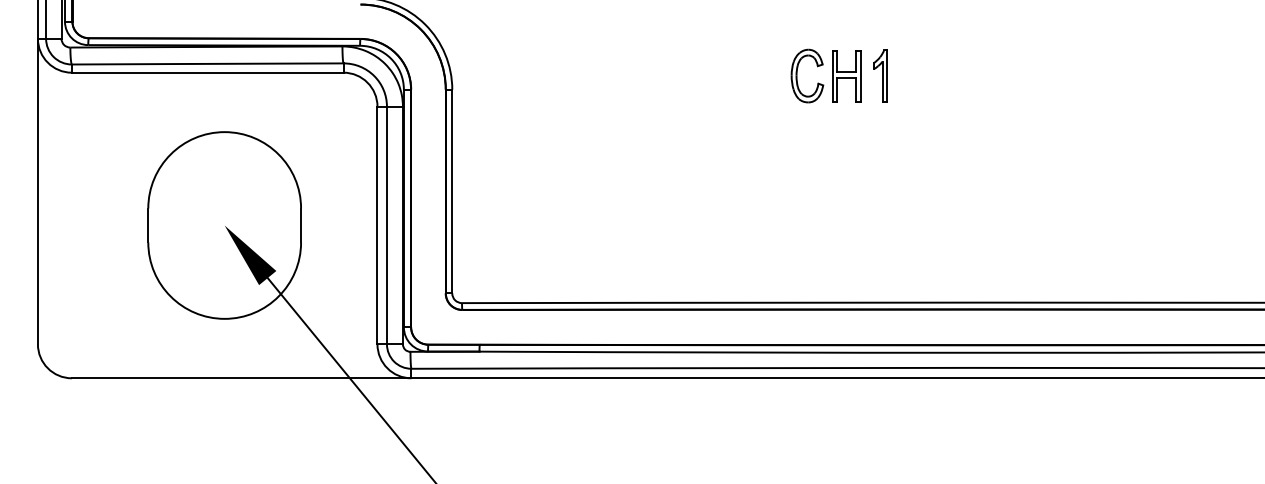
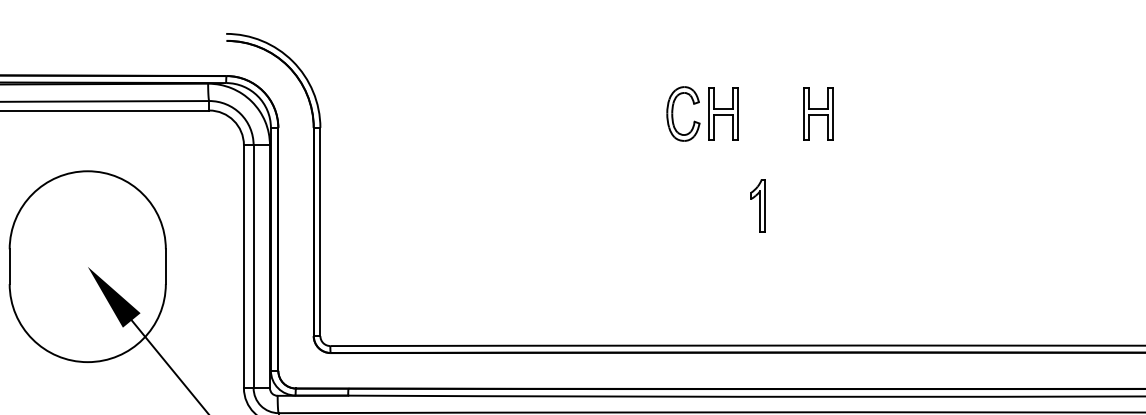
part: (880, 75) -> (758, 205), moved
part: (939, 76) -> (818, 114), added

